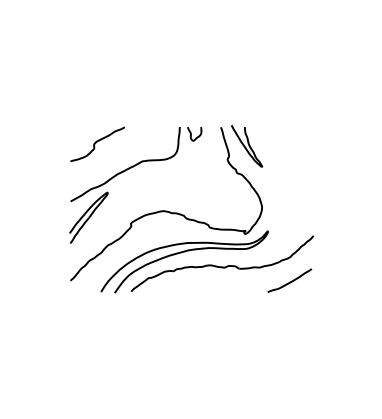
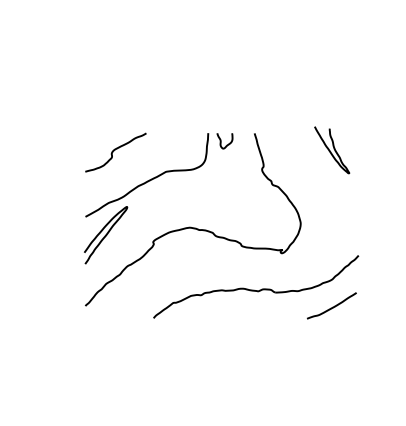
curve: (248, 146) -> (333, 150), moved
curve: (181, 253) -> (210, 275), removed

